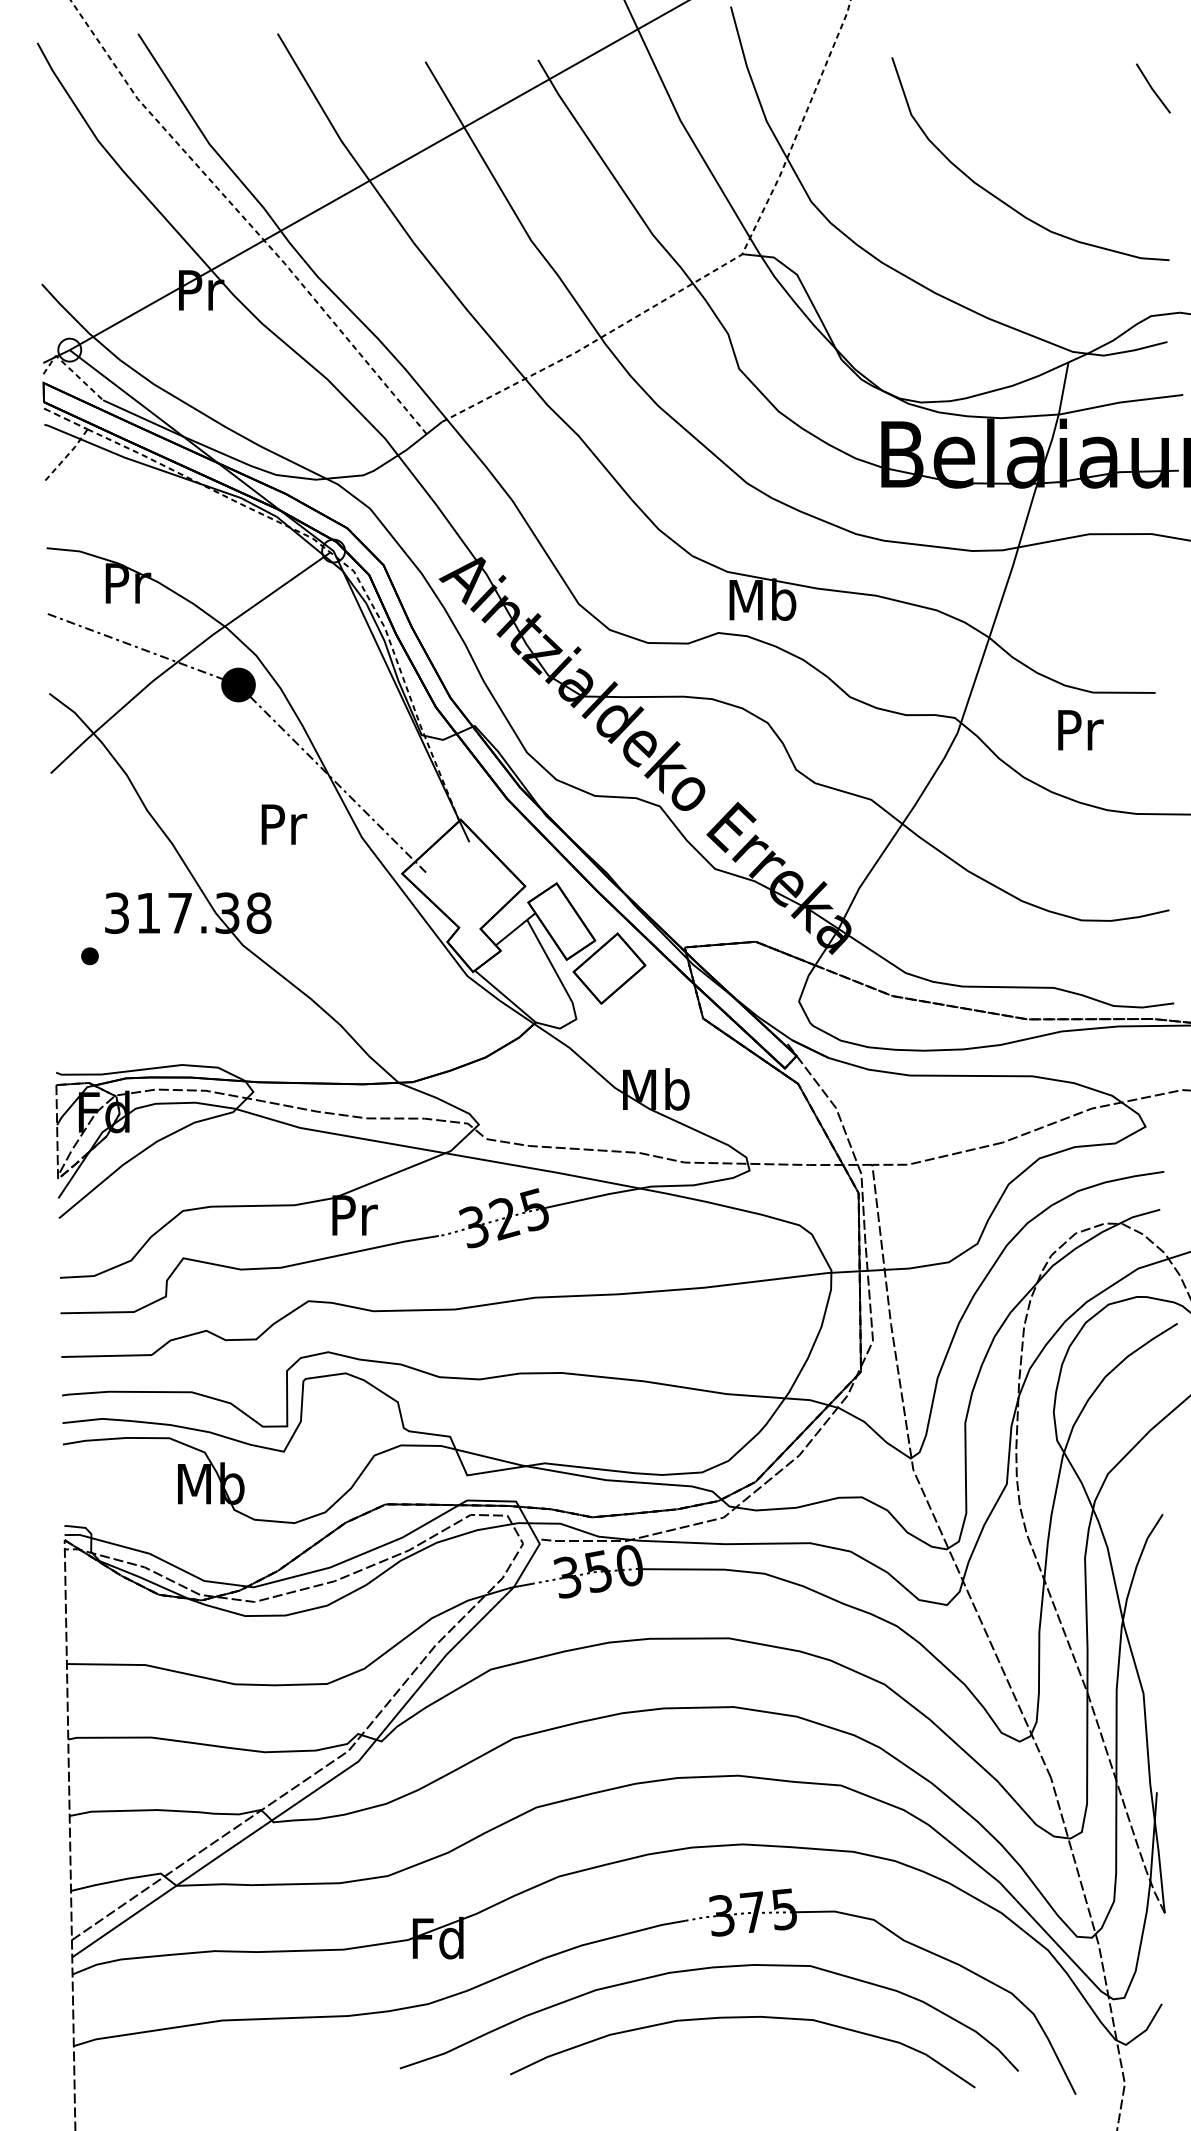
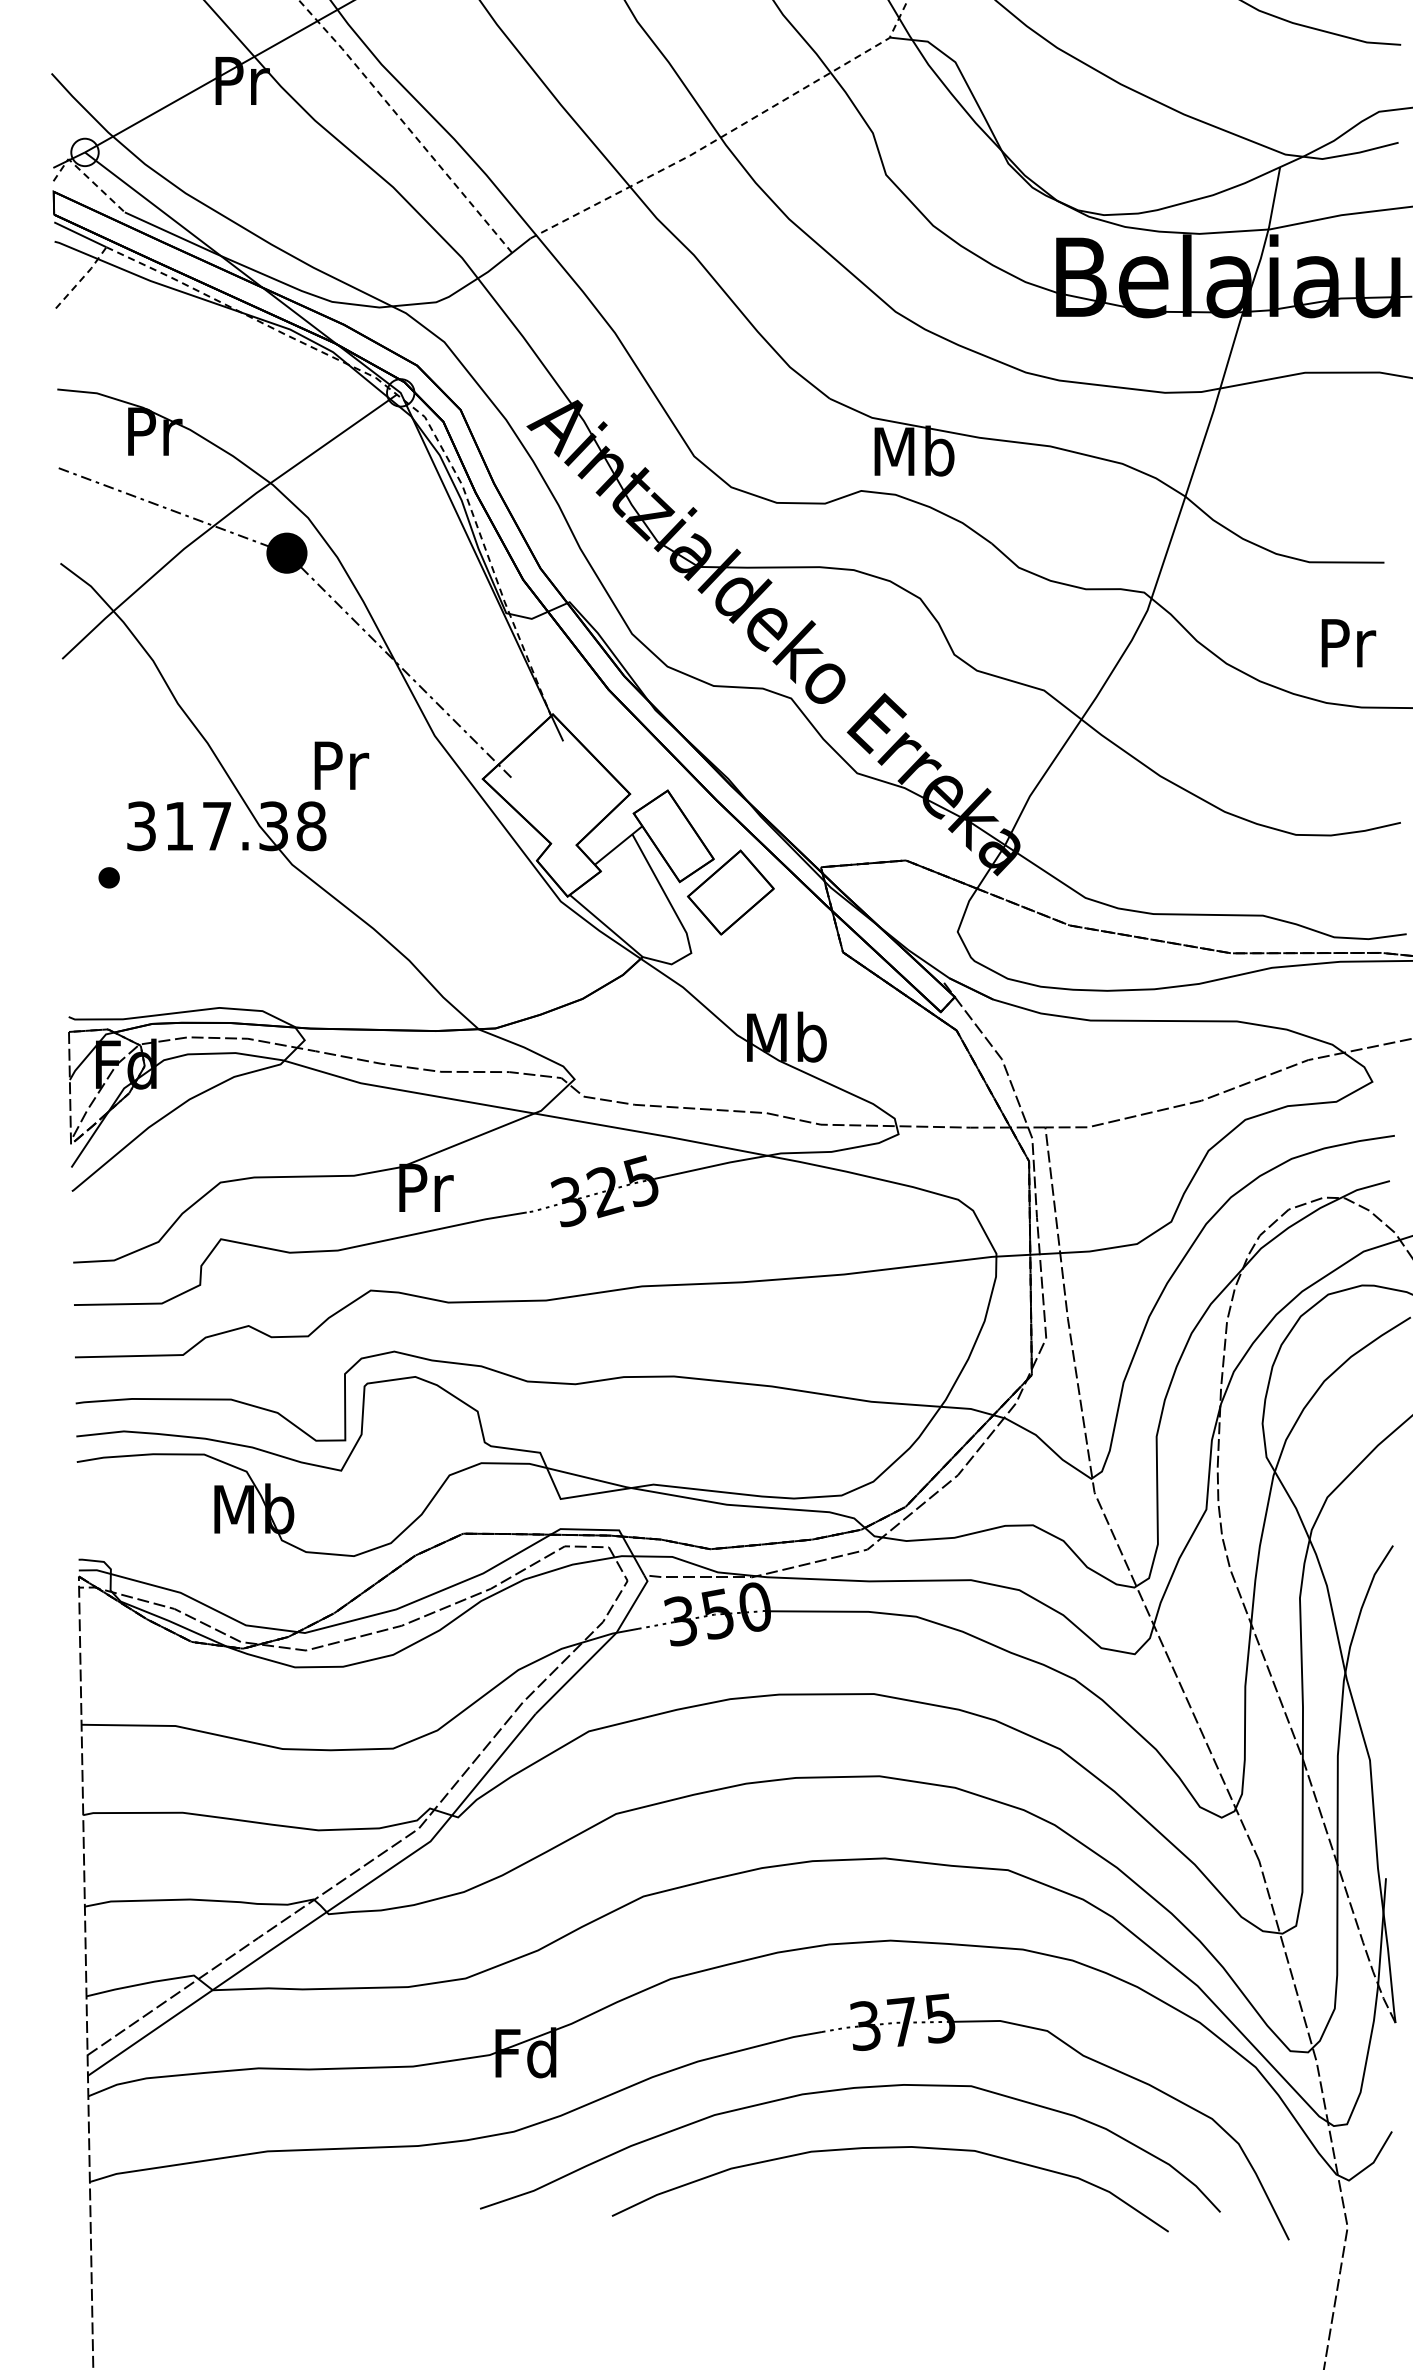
line: (66, 419) -> (81, 235), dashed -> solid
text: (1080, 730) -> (1348, 643), moved
text: (284, 824) -> (341, 765), moved

